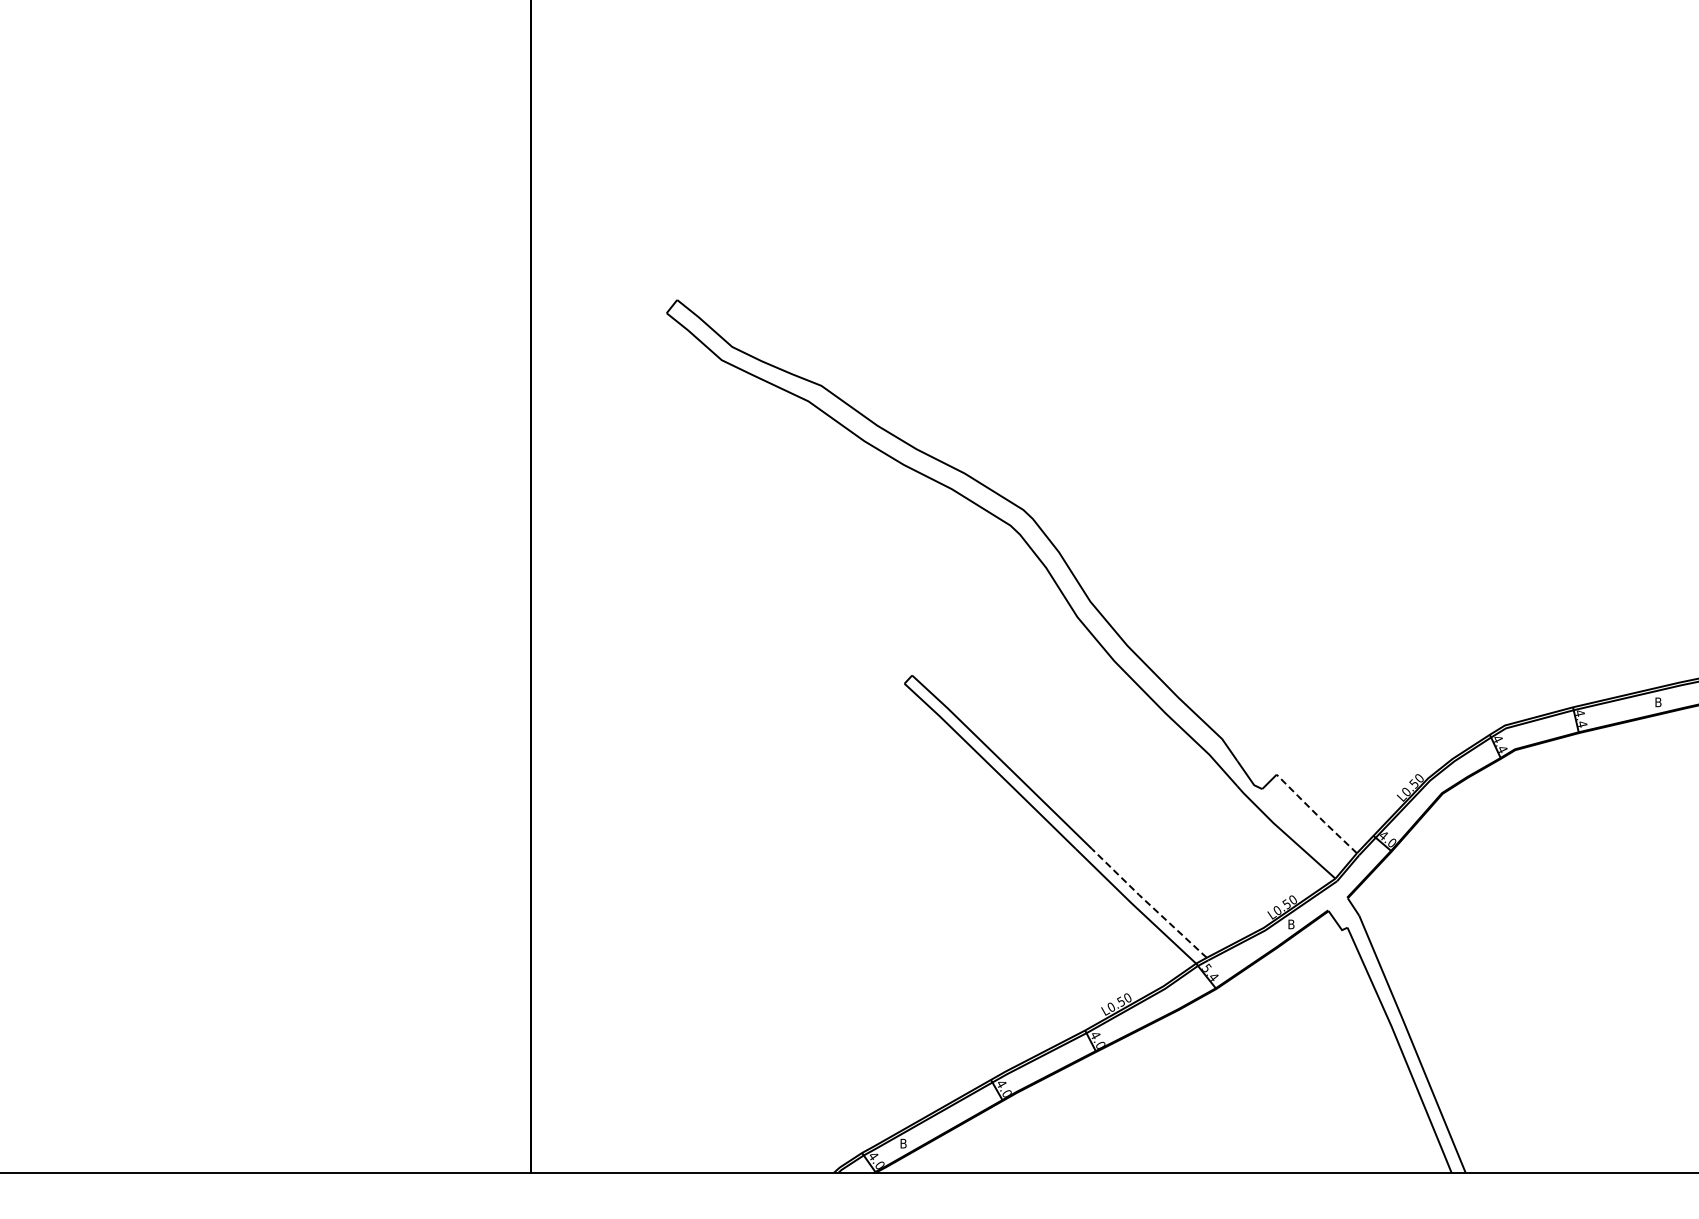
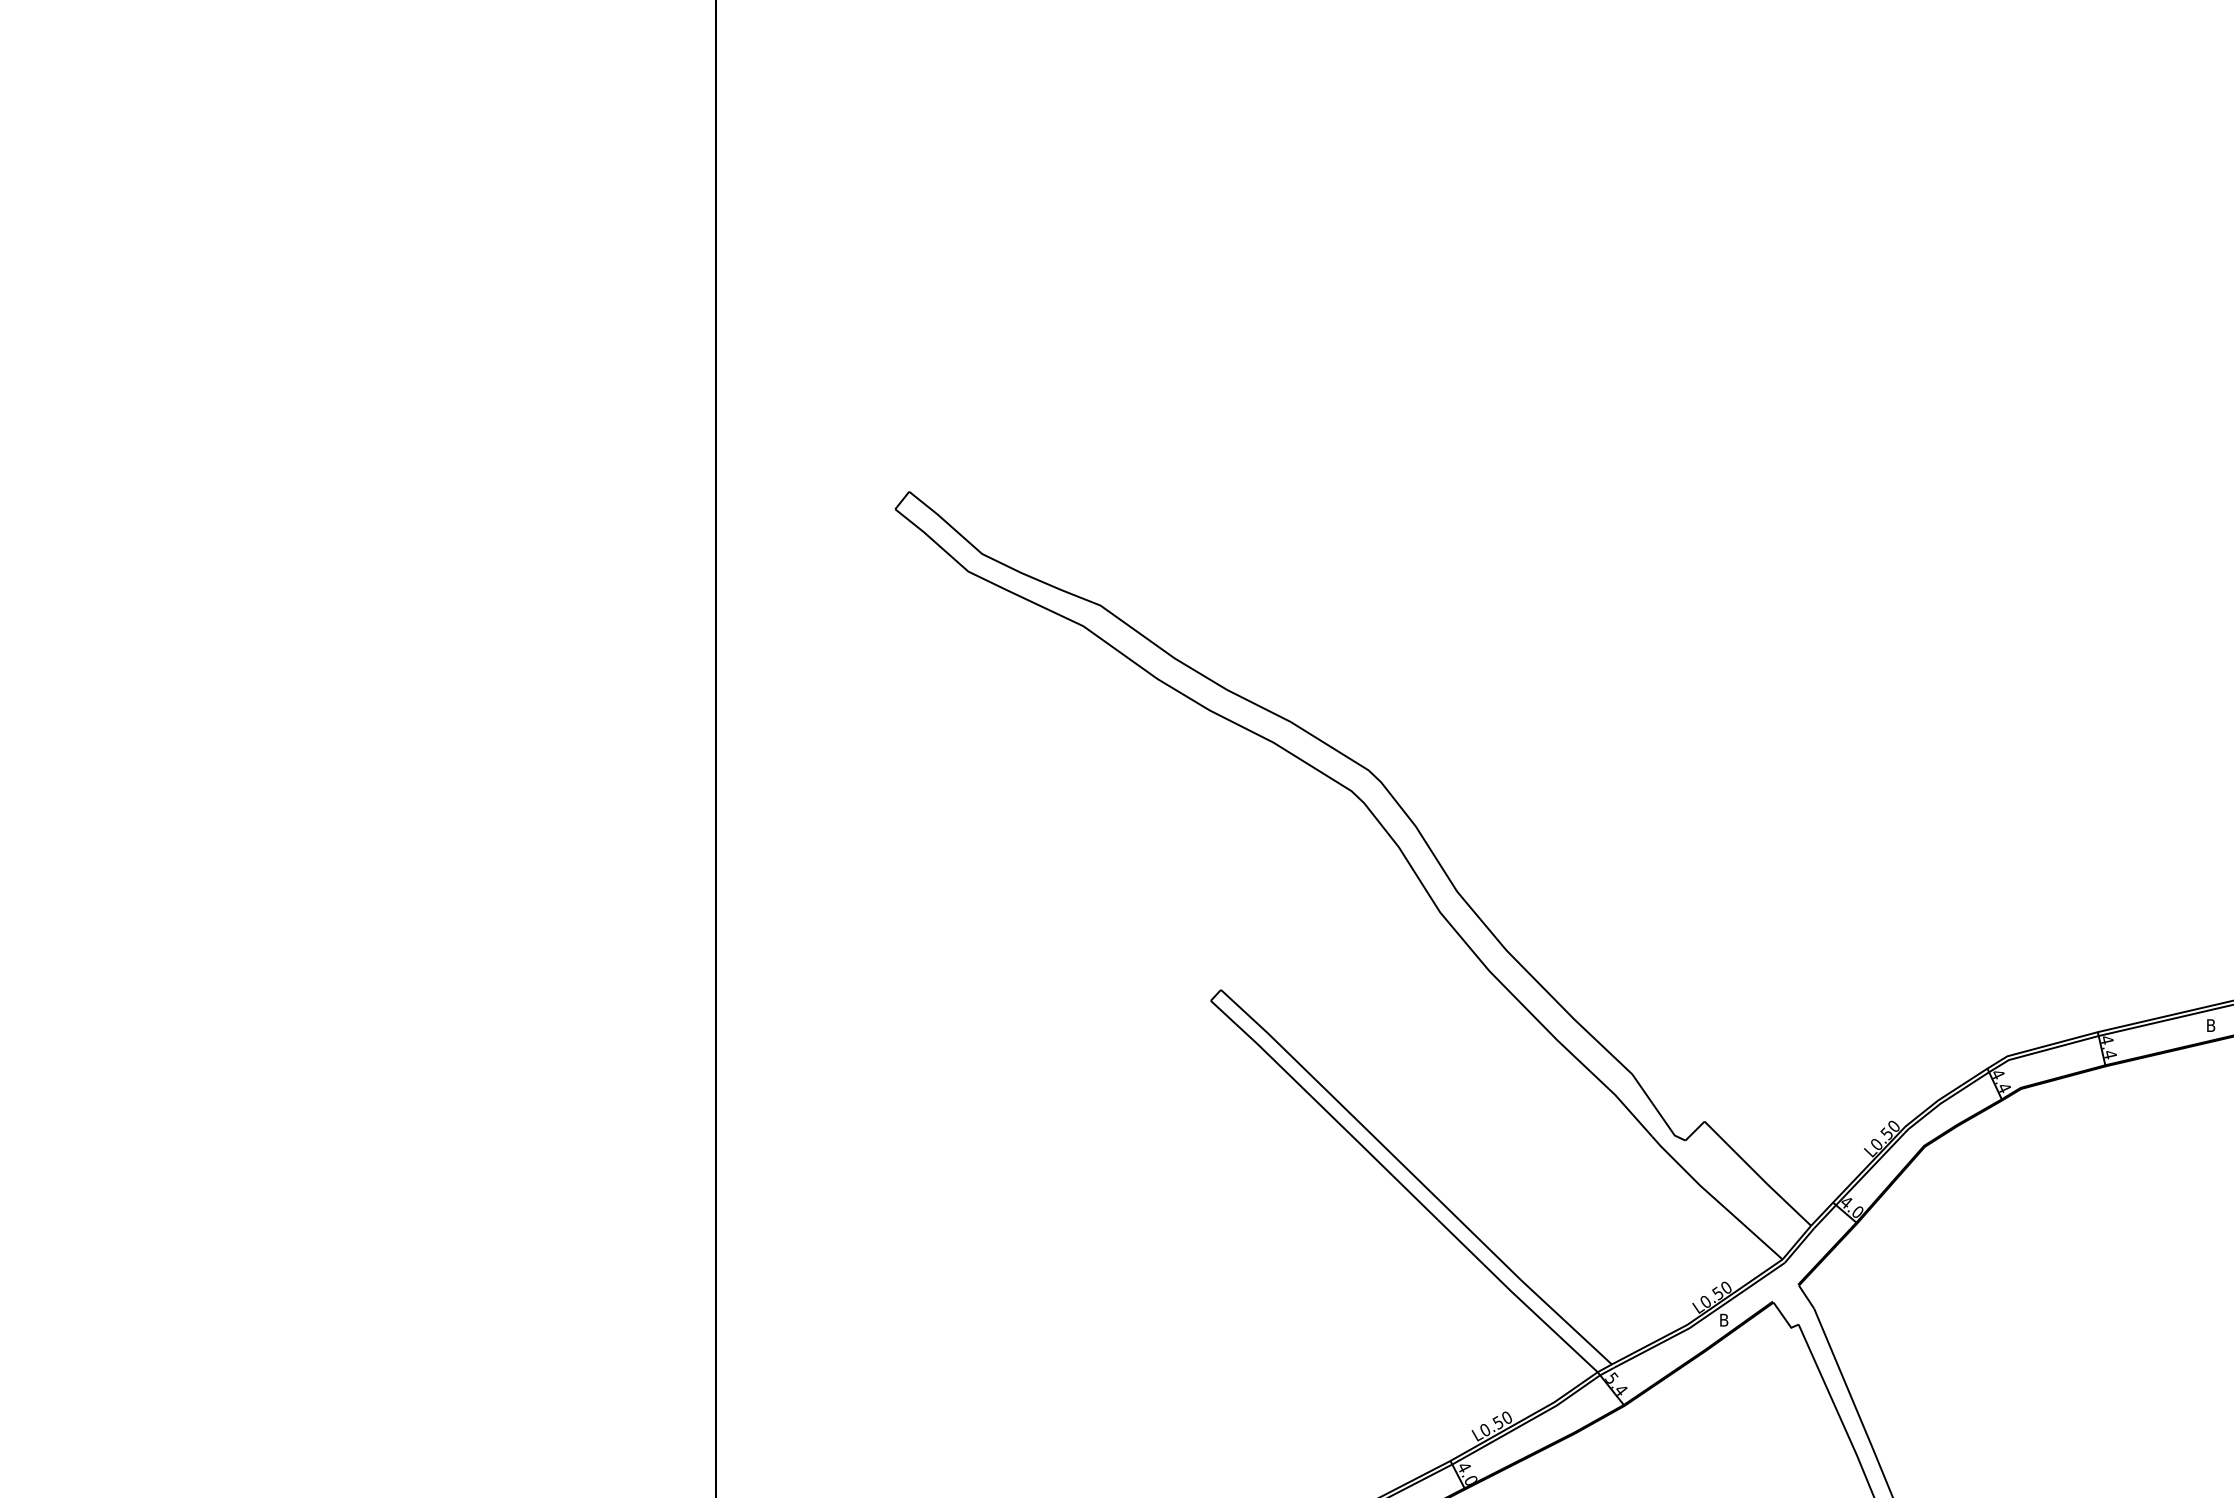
line: (1316, 814) -> (1757, 1174), dashed -> solid
line: (1148, 903) -> (1534, 1292), dashed -> solid

